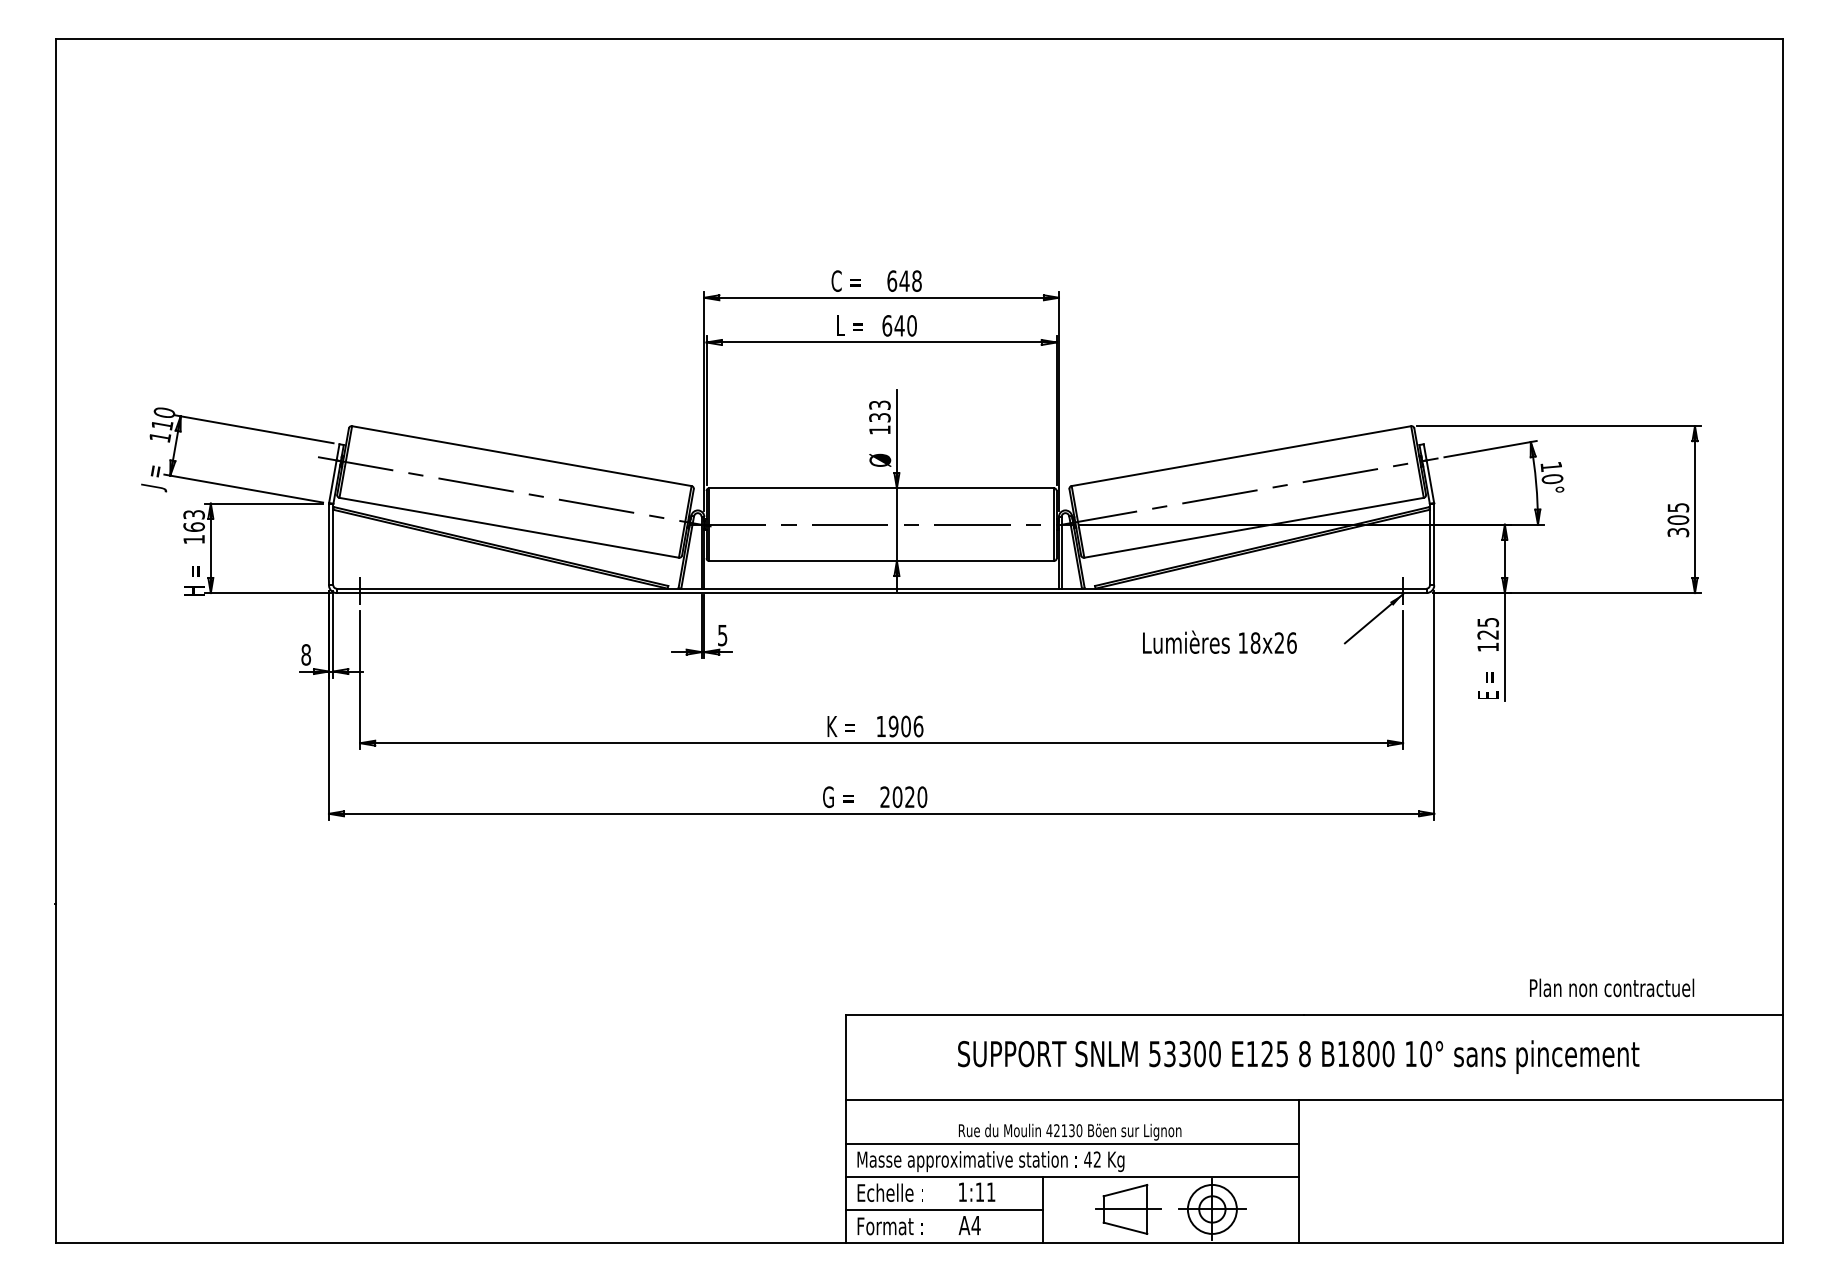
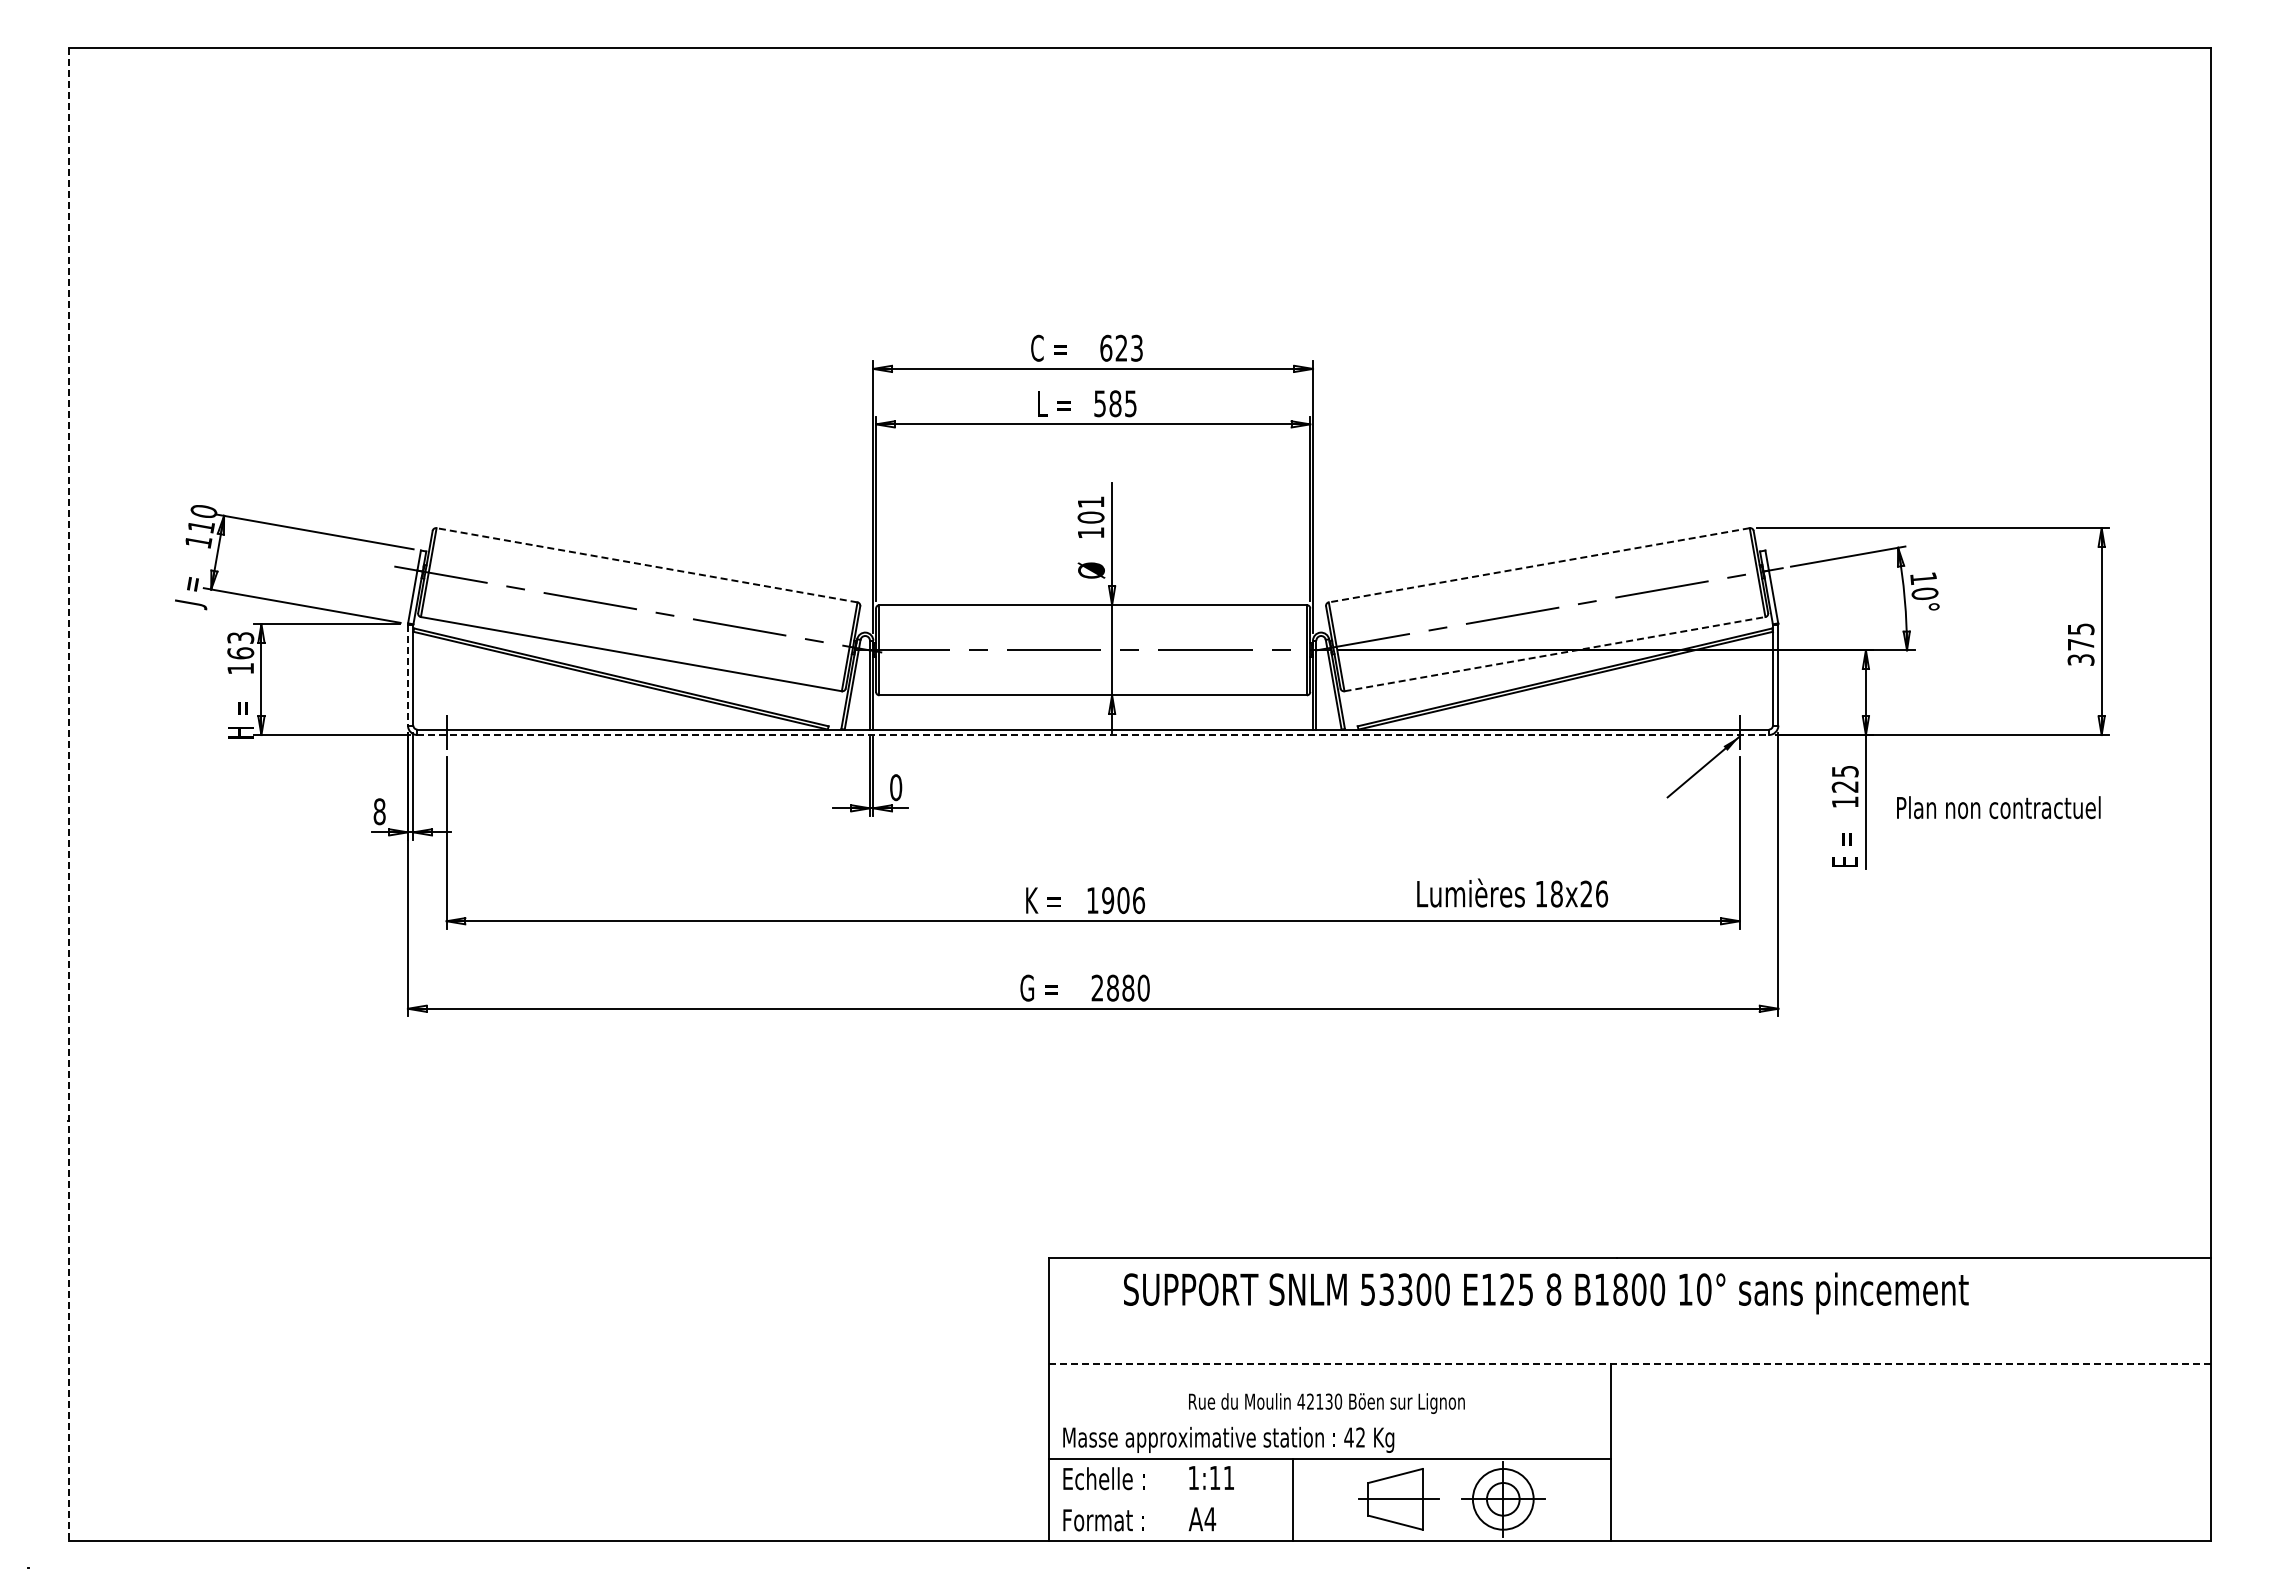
text: (910, 280) -> (1129, 347), 648 -> 623
text: (899, 325) -> (1115, 403), 640 -> 585
text: (879, 411) -> (1090, 509), 133 -> 101
line: (522, 456) -> (647, 565), solid -> dashed
line: (1241, 456) -> (1539, 565), solid -> dashed
text: (1677, 520) -> (2080, 644), 305 -> 375
line: (1253, 528) -> (1554, 654), solid -> dashed
line: (328, 545) -> (407, 675), solid -> dashed
line: (881, 593) -> (1093, 735), solid -> dashed
text: (723, 635) -> (896, 787), 5 -> 0
line: (55, 641) -> (68, 794), solid -> dashed
text: (1219, 641) -> (1512, 892), moved
text: (903, 796) -> (1120, 987), 2020 -> 2880
text: (1611, 987) -> (1998, 807), moved
text: (1298, 1057) -> (1546, 1293), moved
line: (1314, 1099) -> (1629, 1363), solid -> dashed
line: (1073, 1144) -> (1330, 1418), removed
line: (944, 1210) -> (1170, 1500), removed

